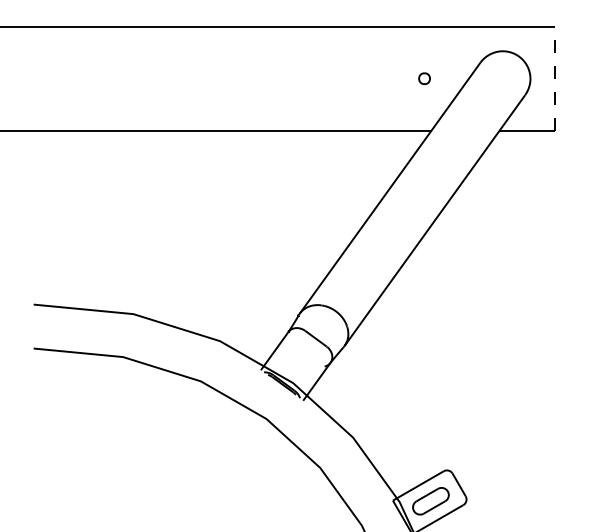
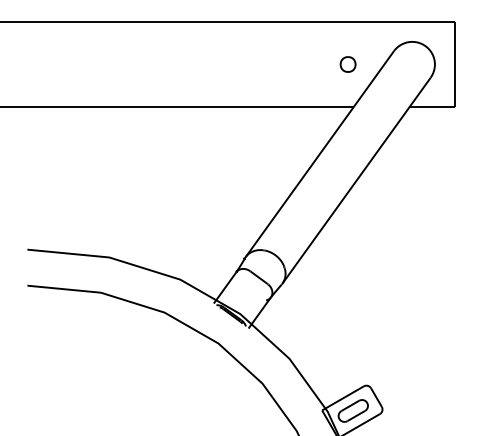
part: (424, 78) -> (348, 64), size x1.67
line: (555, 78) -> (455, 64), dashed -> solid

